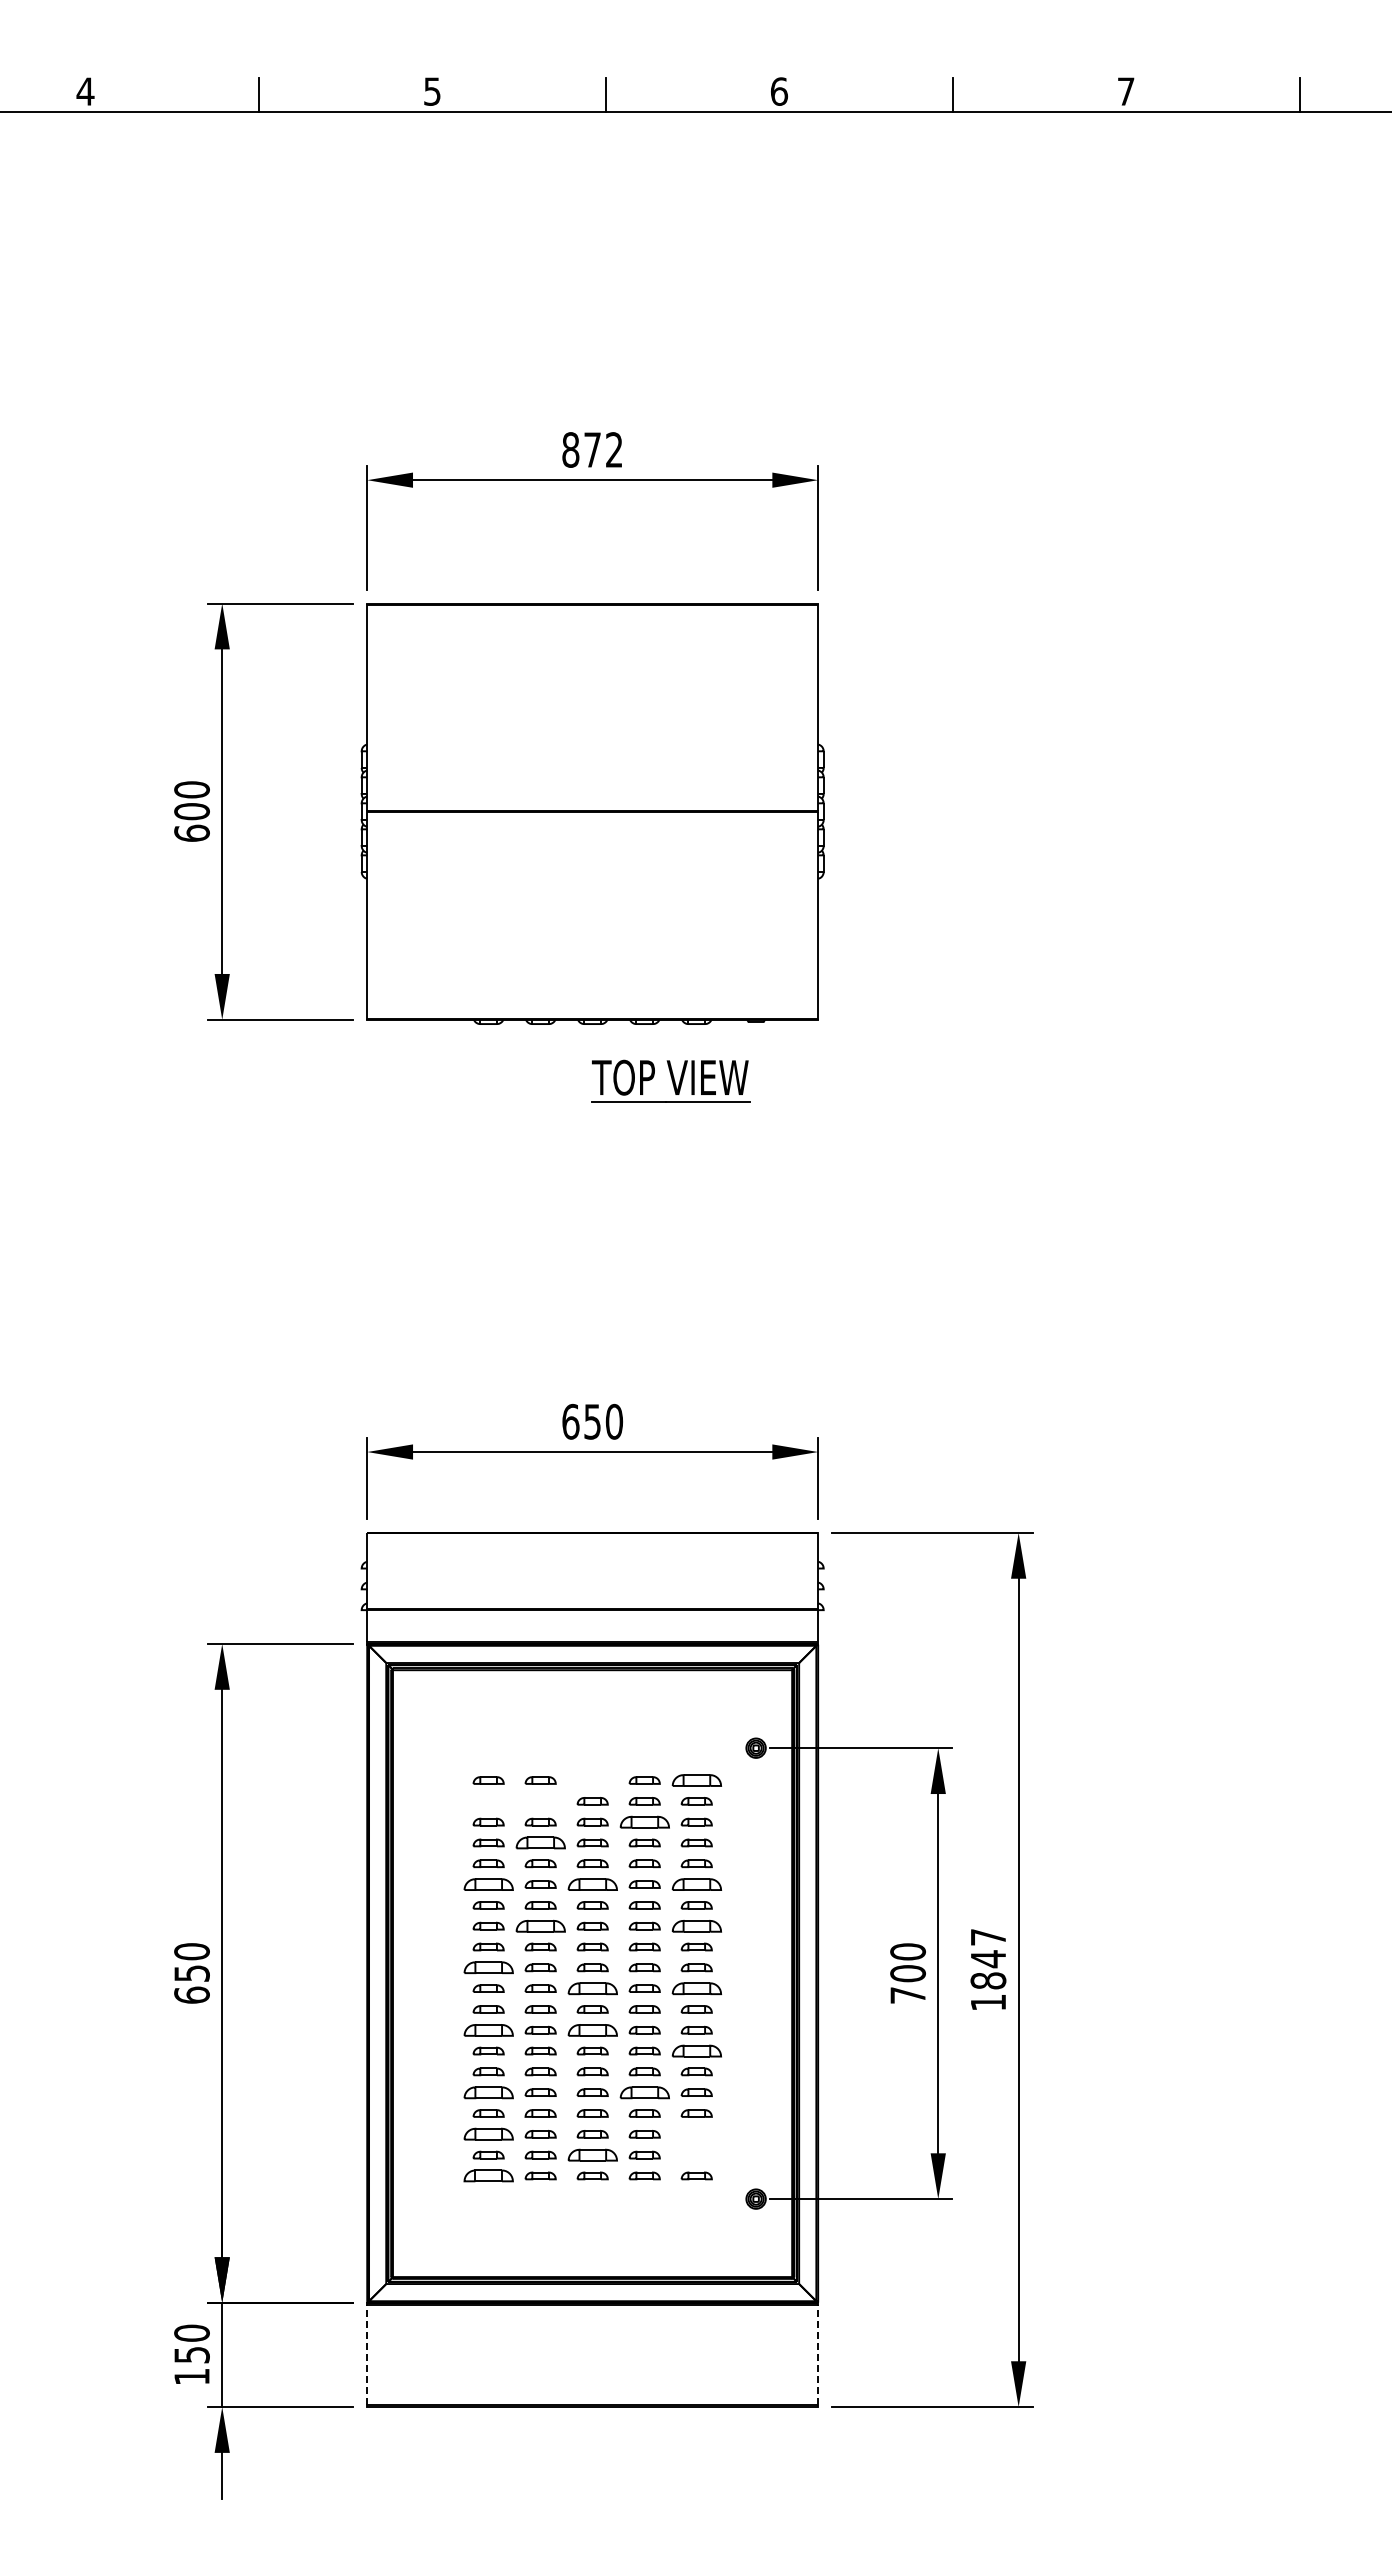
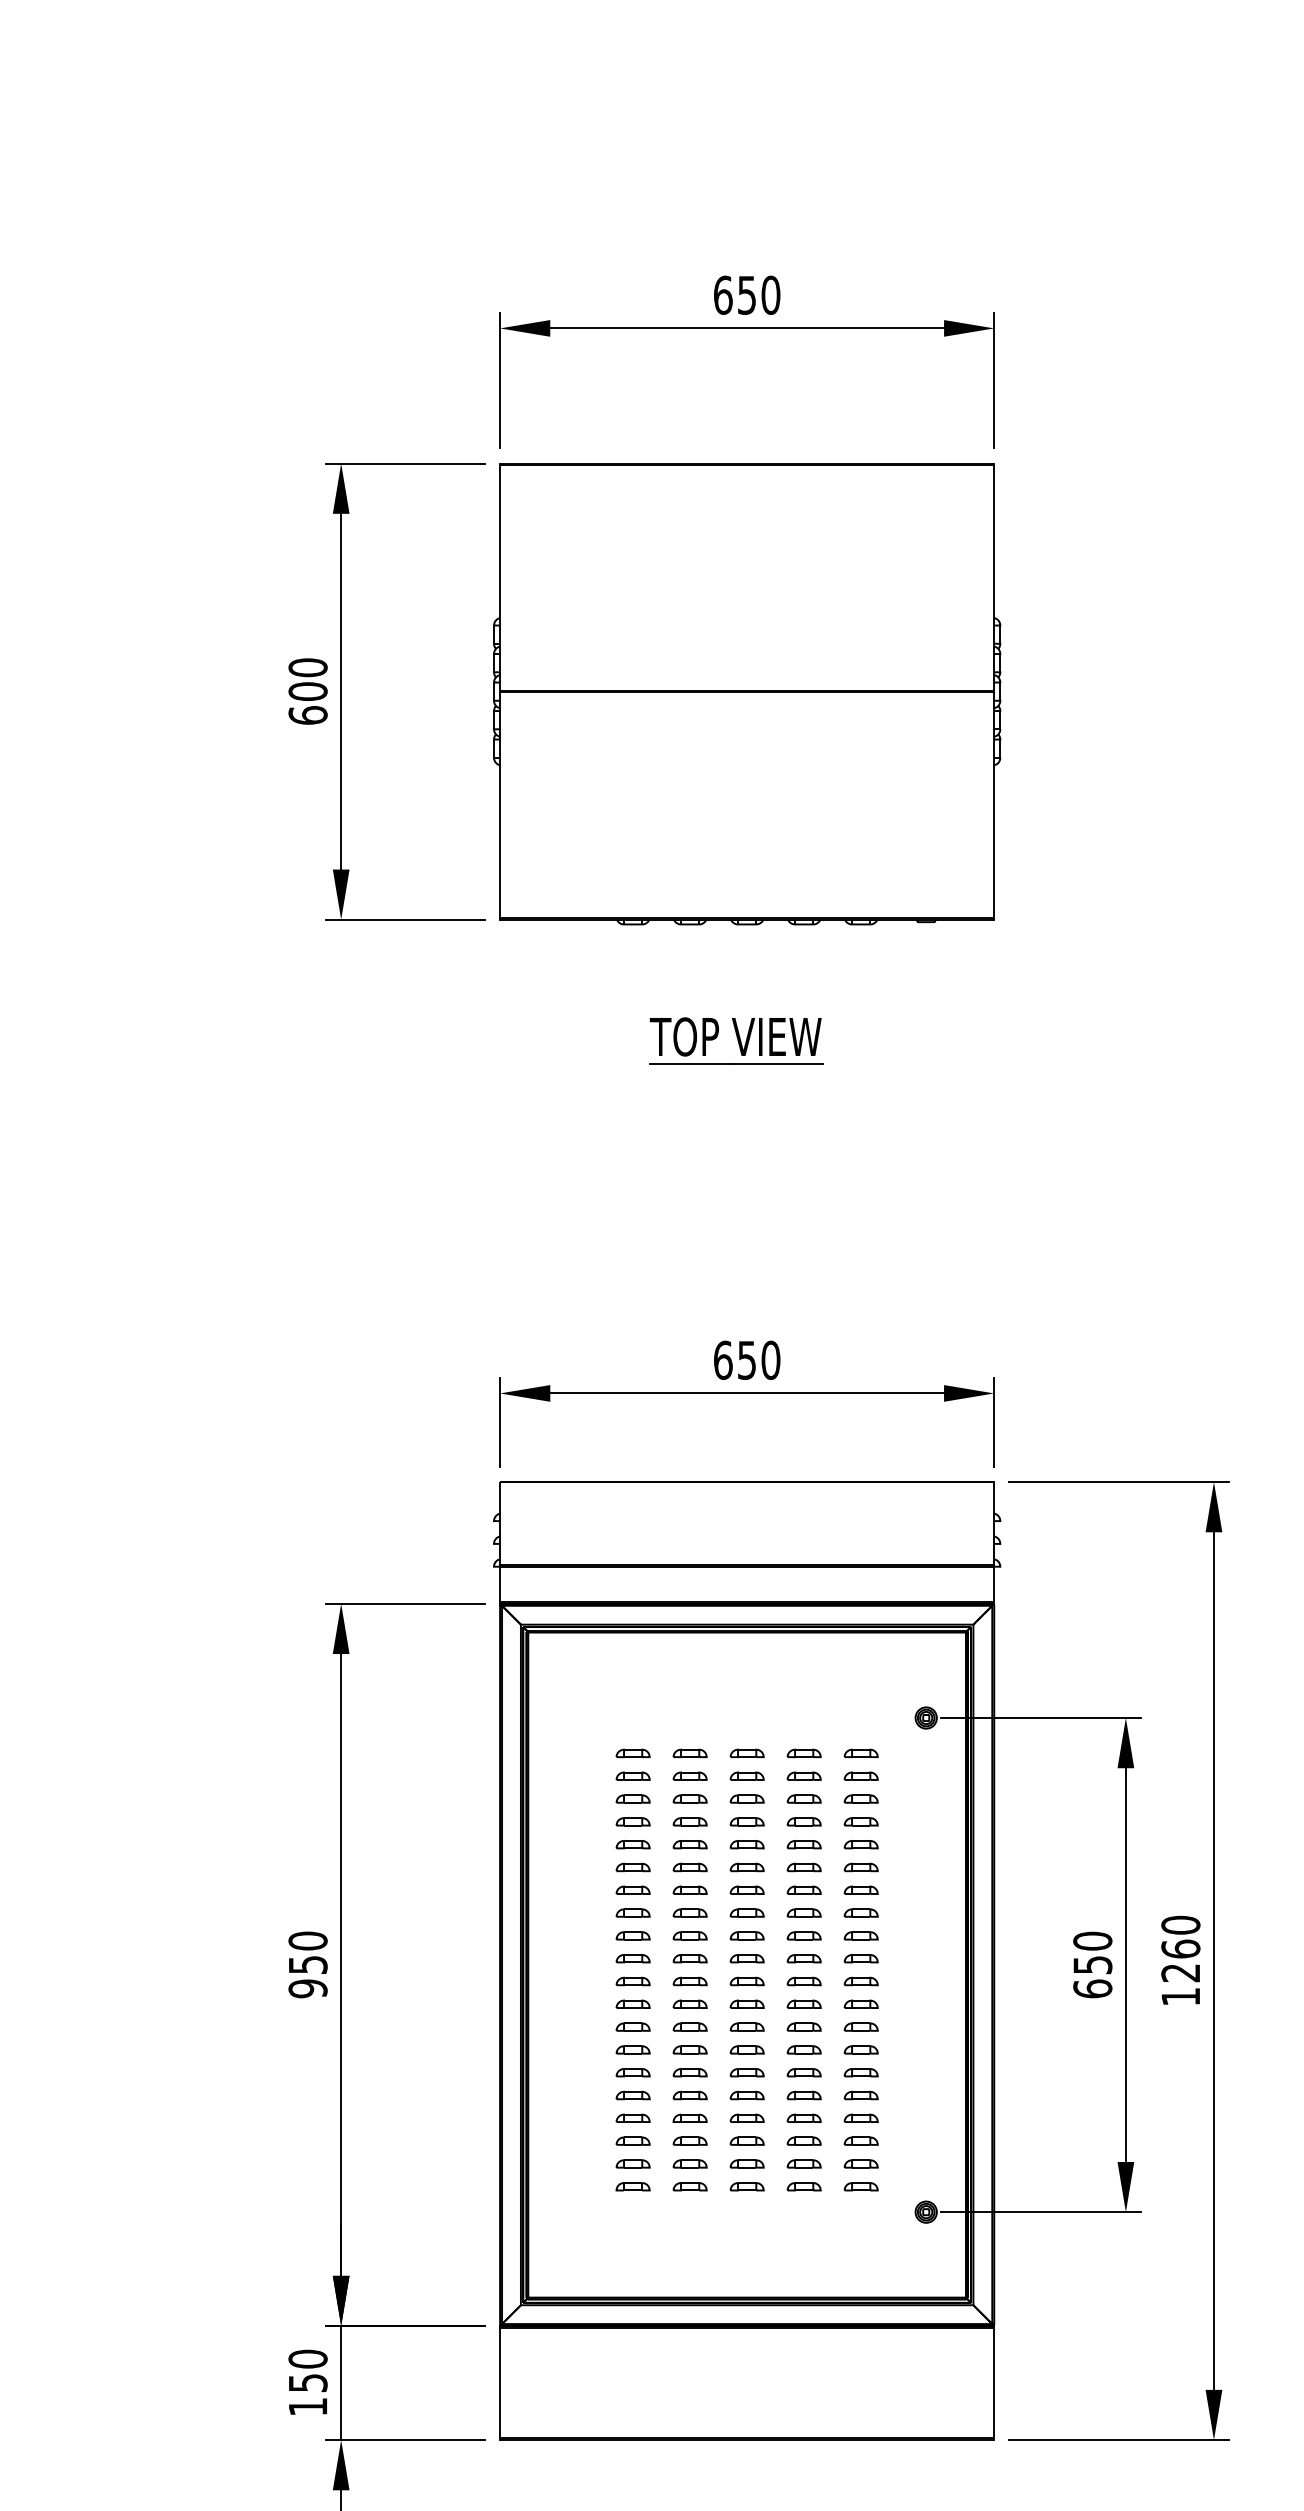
text: (592, 449) -> (746, 294), 872 -> 650
part: (670, 1080) -> (735, 1039), moved
part: (592, 1780) -> (746, 1753), added
part: (696, 1780) -> (860, 1753), size x0.62
part: (488, 1801) -> (632, 1776), added
part: (540, 1801) -> (689, 1776), added
part: (644, 1821) -> (803, 1798), size x0.62
part: (540, 1842) -> (689, 1821), size x0.62
part: (488, 1884) -> (632, 1867), size x0.62
part: (592, 1884) -> (746, 1867), size x0.62
part: (696, 1884) -> (860, 1867), size x0.62
part: (540, 1925) -> (689, 1912), size x0.62
part: (696, 1925) -> (860, 1912), size x0.62
text: (988, 1958) -> (1180, 1948), 1847 -> 1260
part: (488, 1967) -> (632, 1958), size x0.62
text: (908, 1984) -> (1093, 1976), 700 -> 650
part: (592, 1988) -> (746, 1981), size x0.62
part: (696, 1988) -> (860, 1981), size x0.62
text: (191, 1994) -> (307, 1987), 650 -> 950
part: (488, 2029) -> (632, 2026), size x0.62
part: (592, 2029) -> (746, 2026), size x0.62
part: (696, 2050) -> (860, 2049), size x0.62
part: (488, 2092) -> (632, 2095), size x0.62
part: (644, 2092) -> (803, 2095), size x0.62
part: (488, 2134) -> (632, 2141), size x0.62
part: (696, 2134) -> (860, 2141), added
part: (592, 2154) -> (746, 2163), size x0.62
part: (696, 2154) -> (860, 2163), added
part: (488, 2175) -> (632, 2186), size x0.62
line: (367, 2354) -> (500, 2382), dashed -> solid
line: (818, 2354) -> (994, 2382), dashed -> solid

